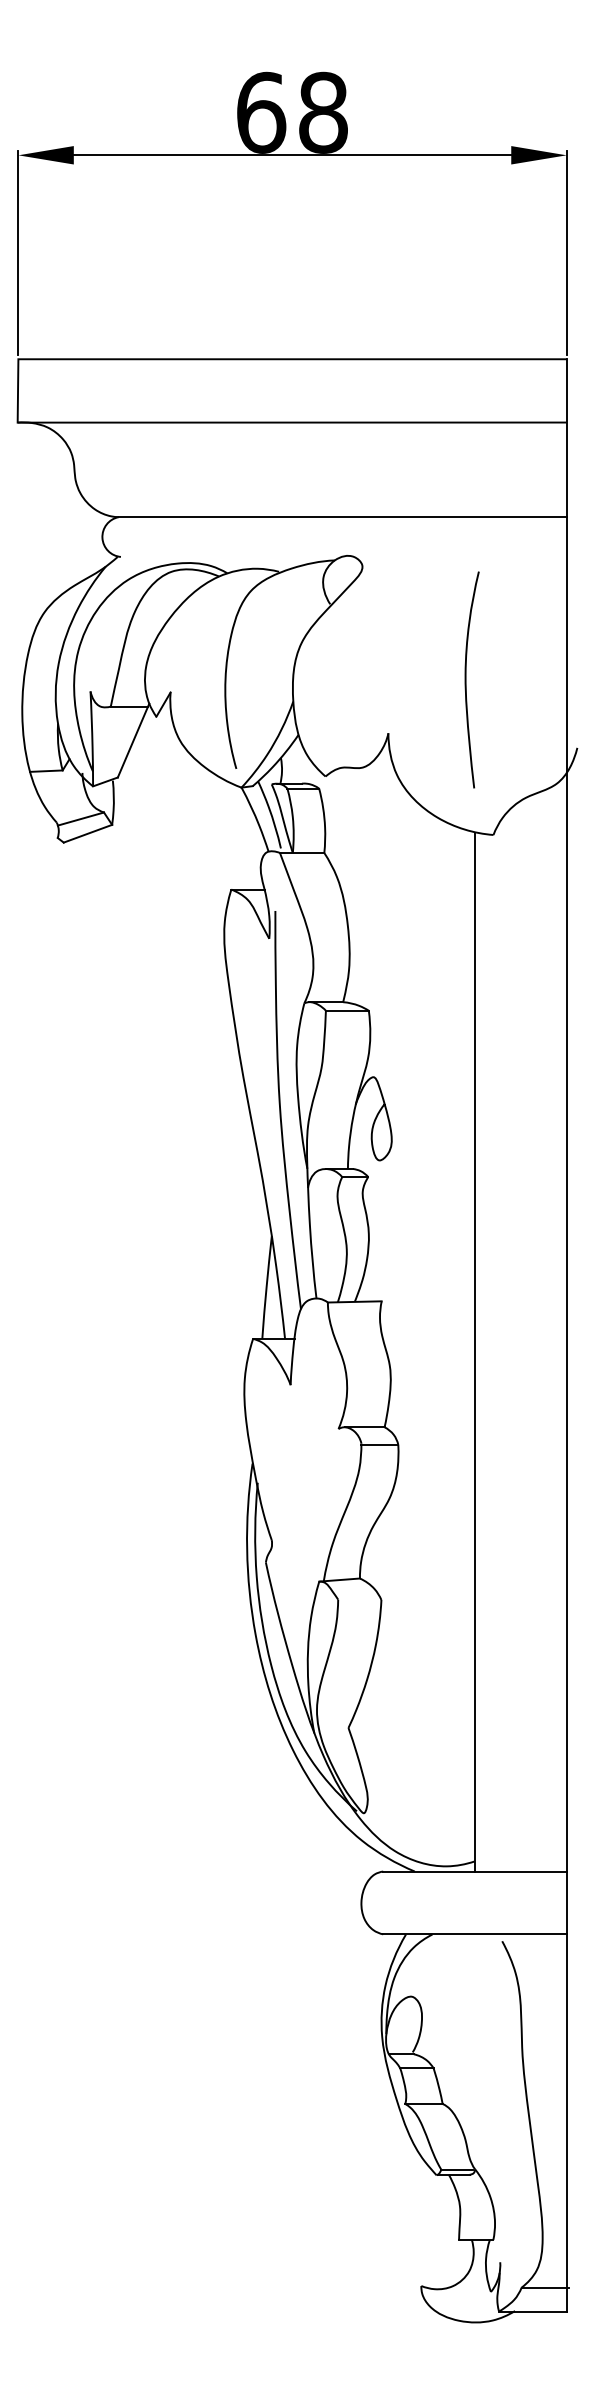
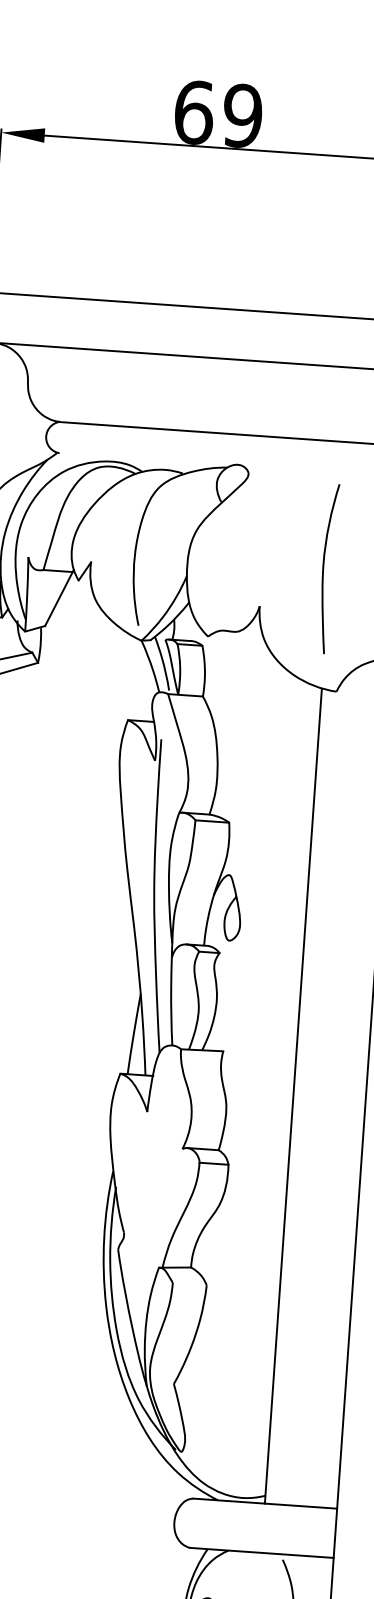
text: (322, 112) -> (242, 115), 68 -> 69

